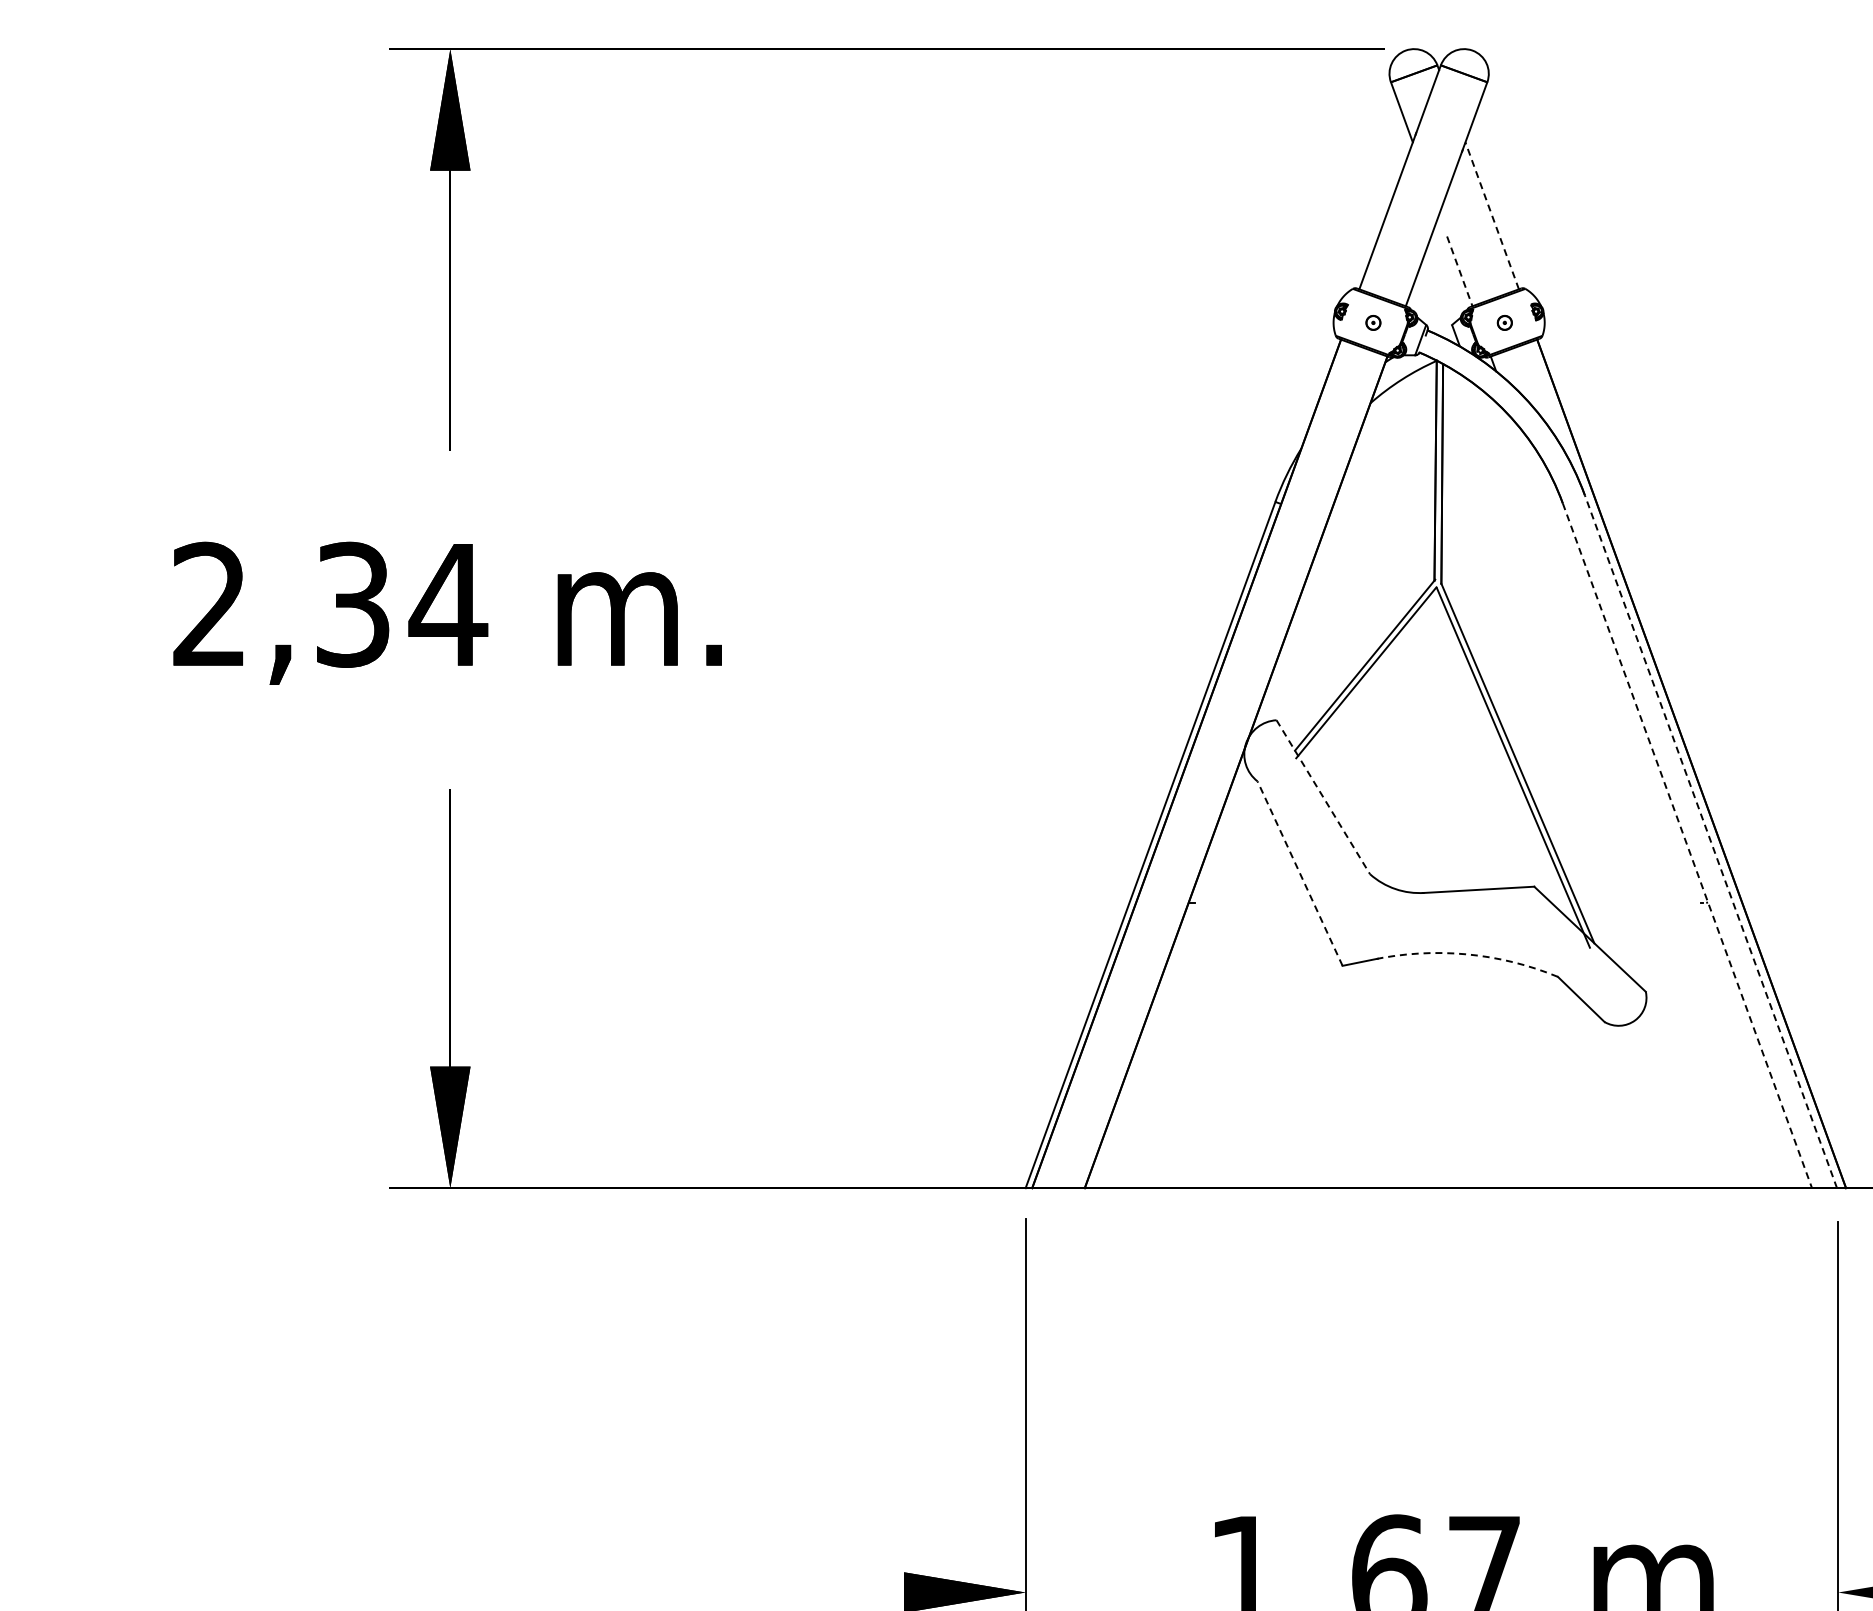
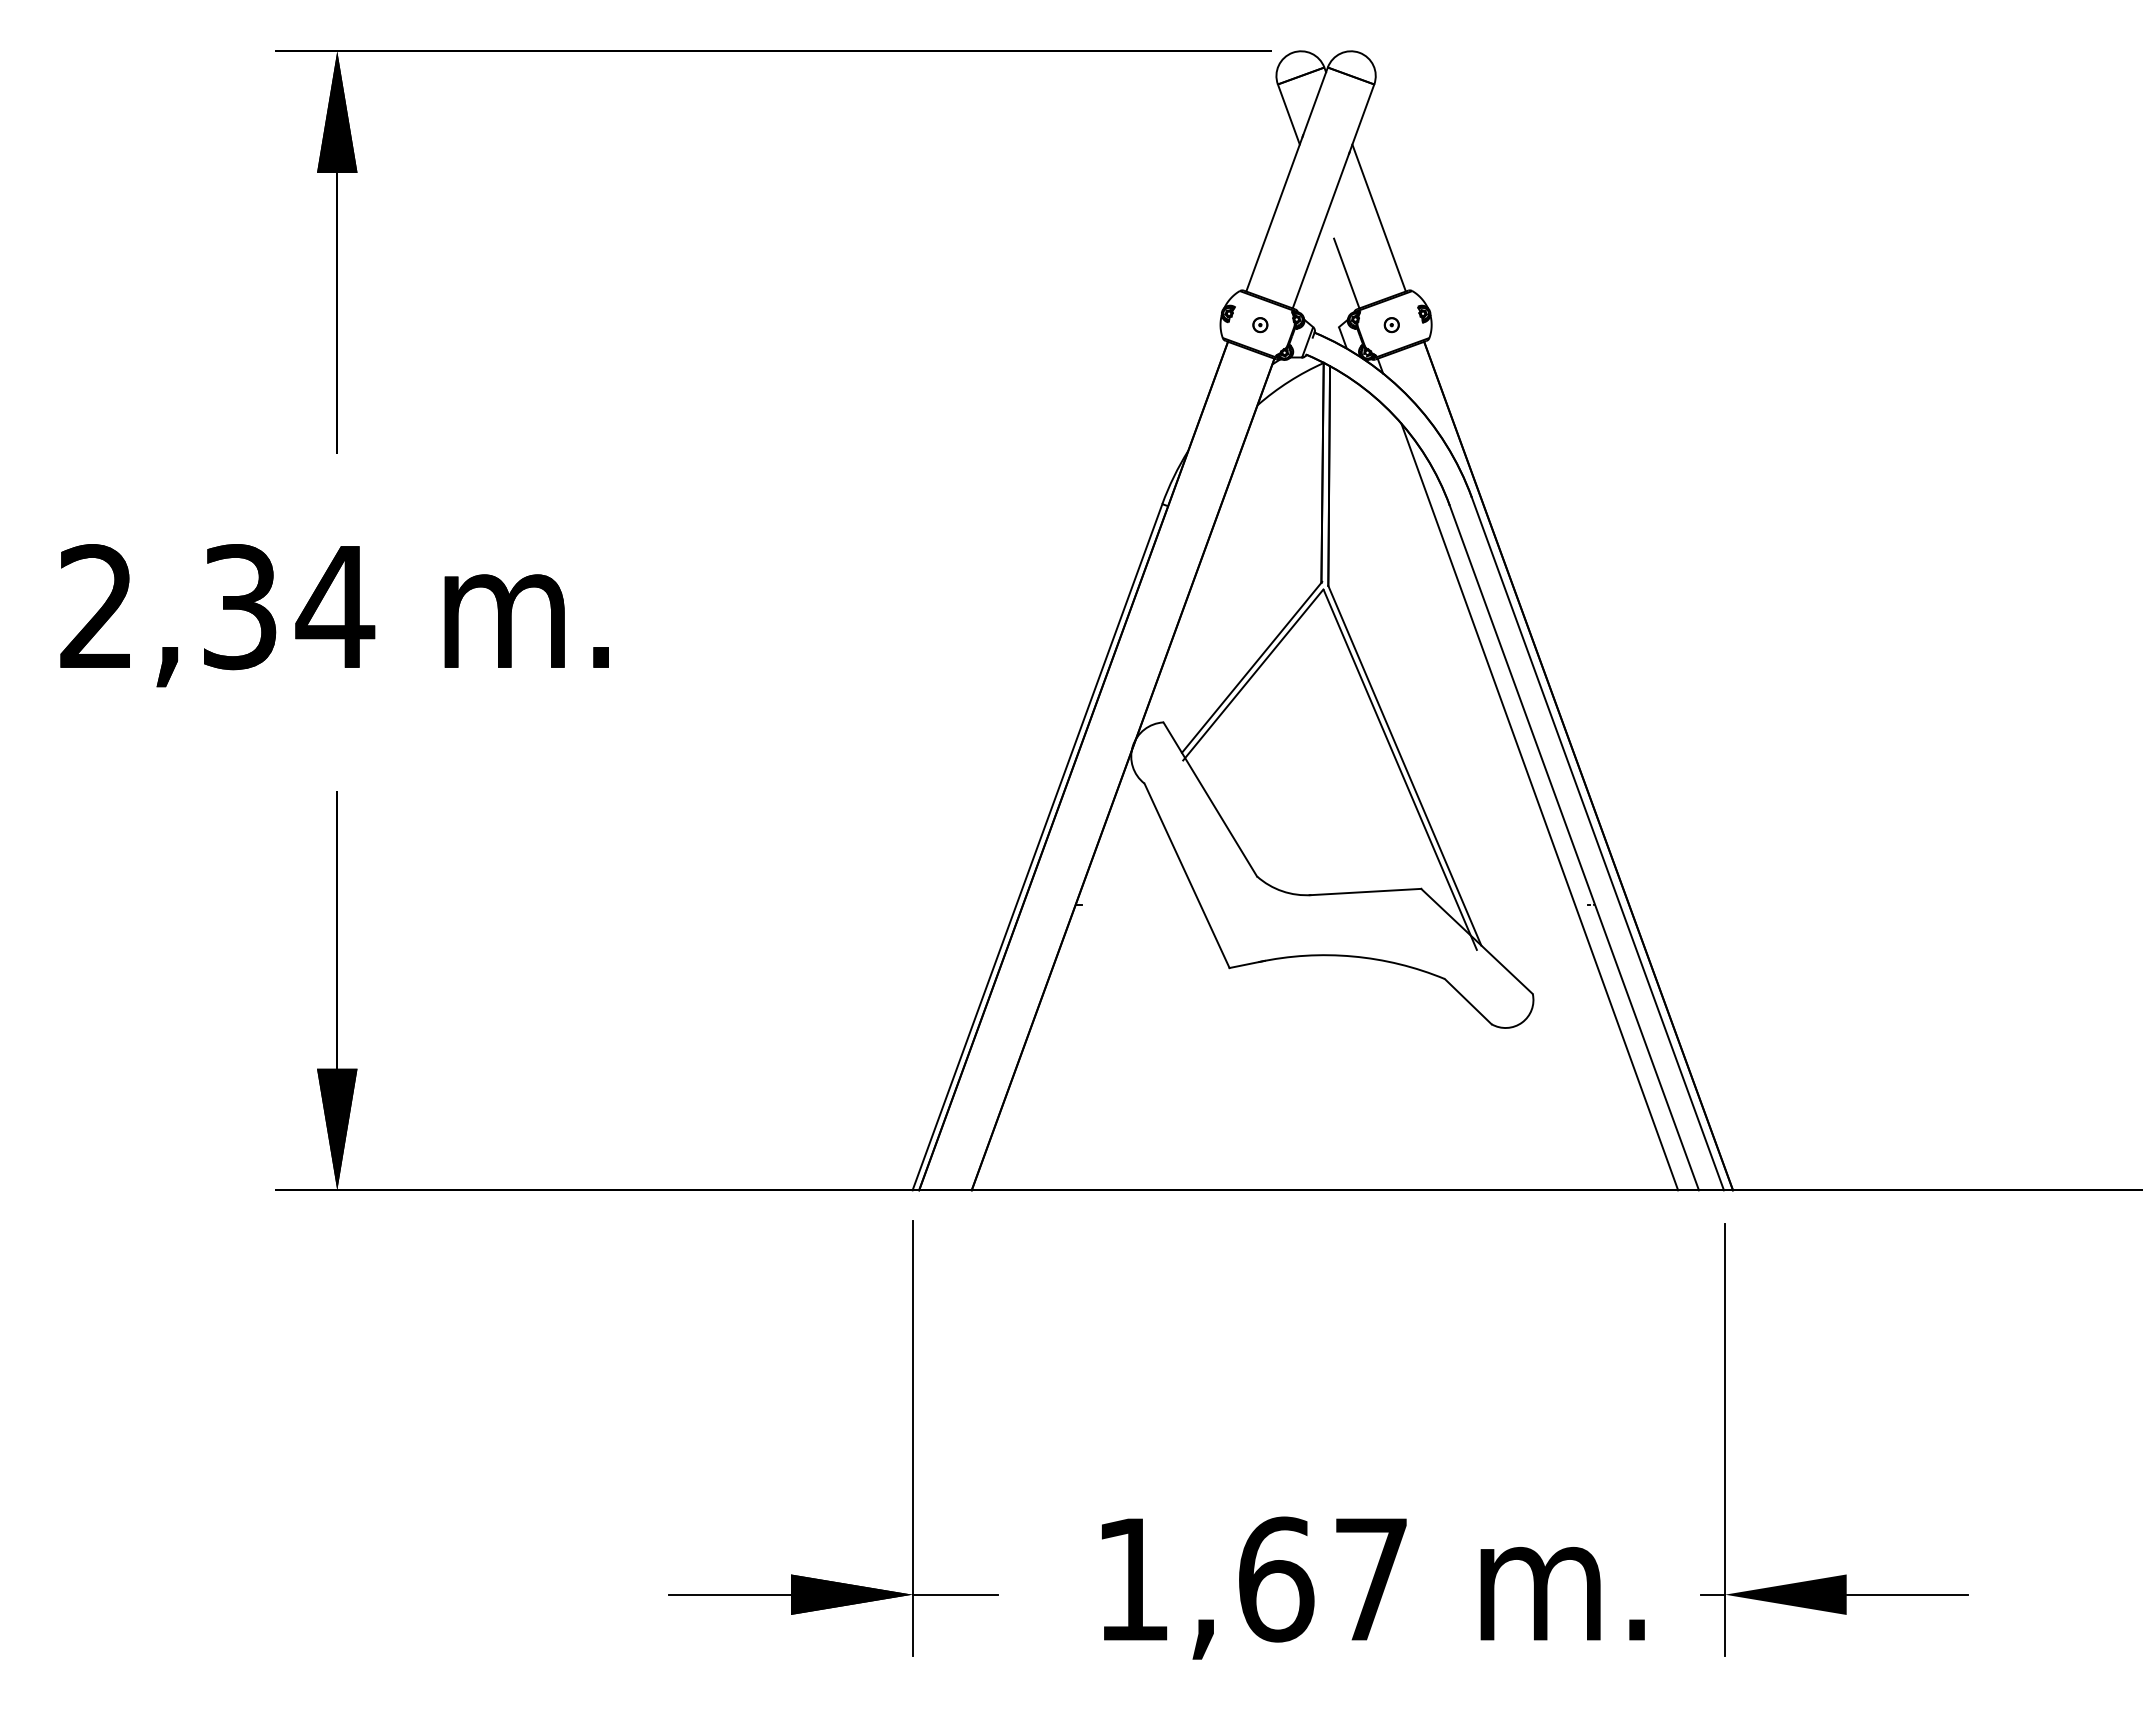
line: (1491, 215) -> (1378, 217), dashed -> solid
line: (1459, 272) -> (1346, 274), dashed -> solid
line: (1323, 797) -> (1210, 799), dashed -> solid
line: (1652, 804) -> (1539, 806), added
line: (1710, 841) -> (1597, 843), dashed -> solid
line: (1687, 846) -> (1574, 848), dashed -> solid
line: (1300, 873) -> (1187, 875), dashed -> solid
arc: (1465, 954) -> (1352, 956), dashed -> solid
line: (842, 1592) -> (729, 1594), added
line: (1067, 1592) -> (954, 1594), added
line: (1825, 1592) -> (1712, 1594), added

